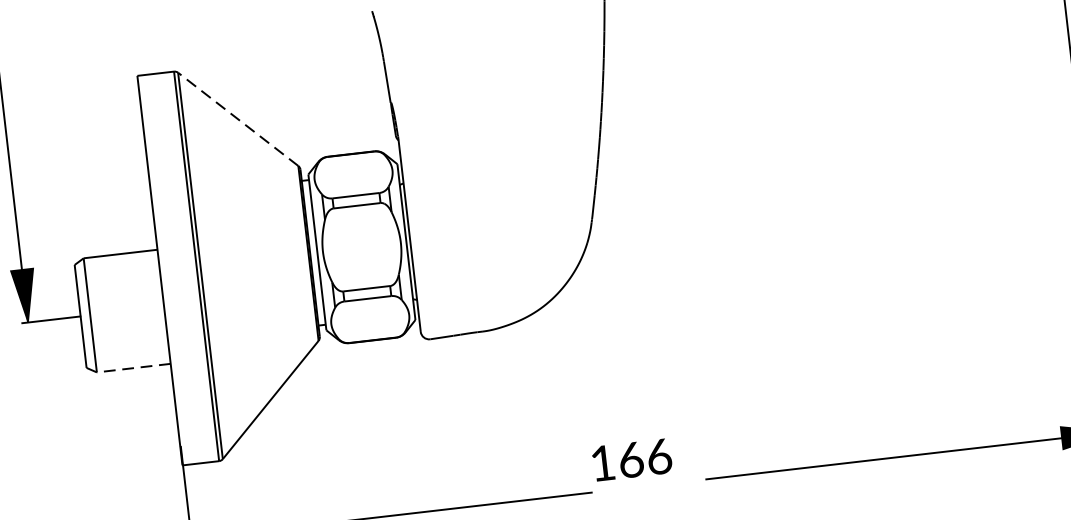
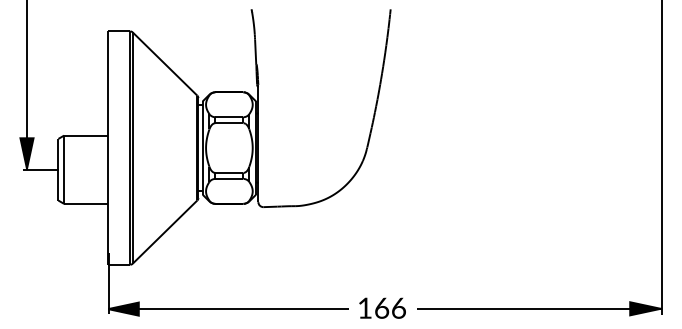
line: (237, 118) -> (164, 63), dashed -> solid
line: (132, 367) -> (85, 203), dashed -> solid
text: (631, 458) -> (382, 307), moved

